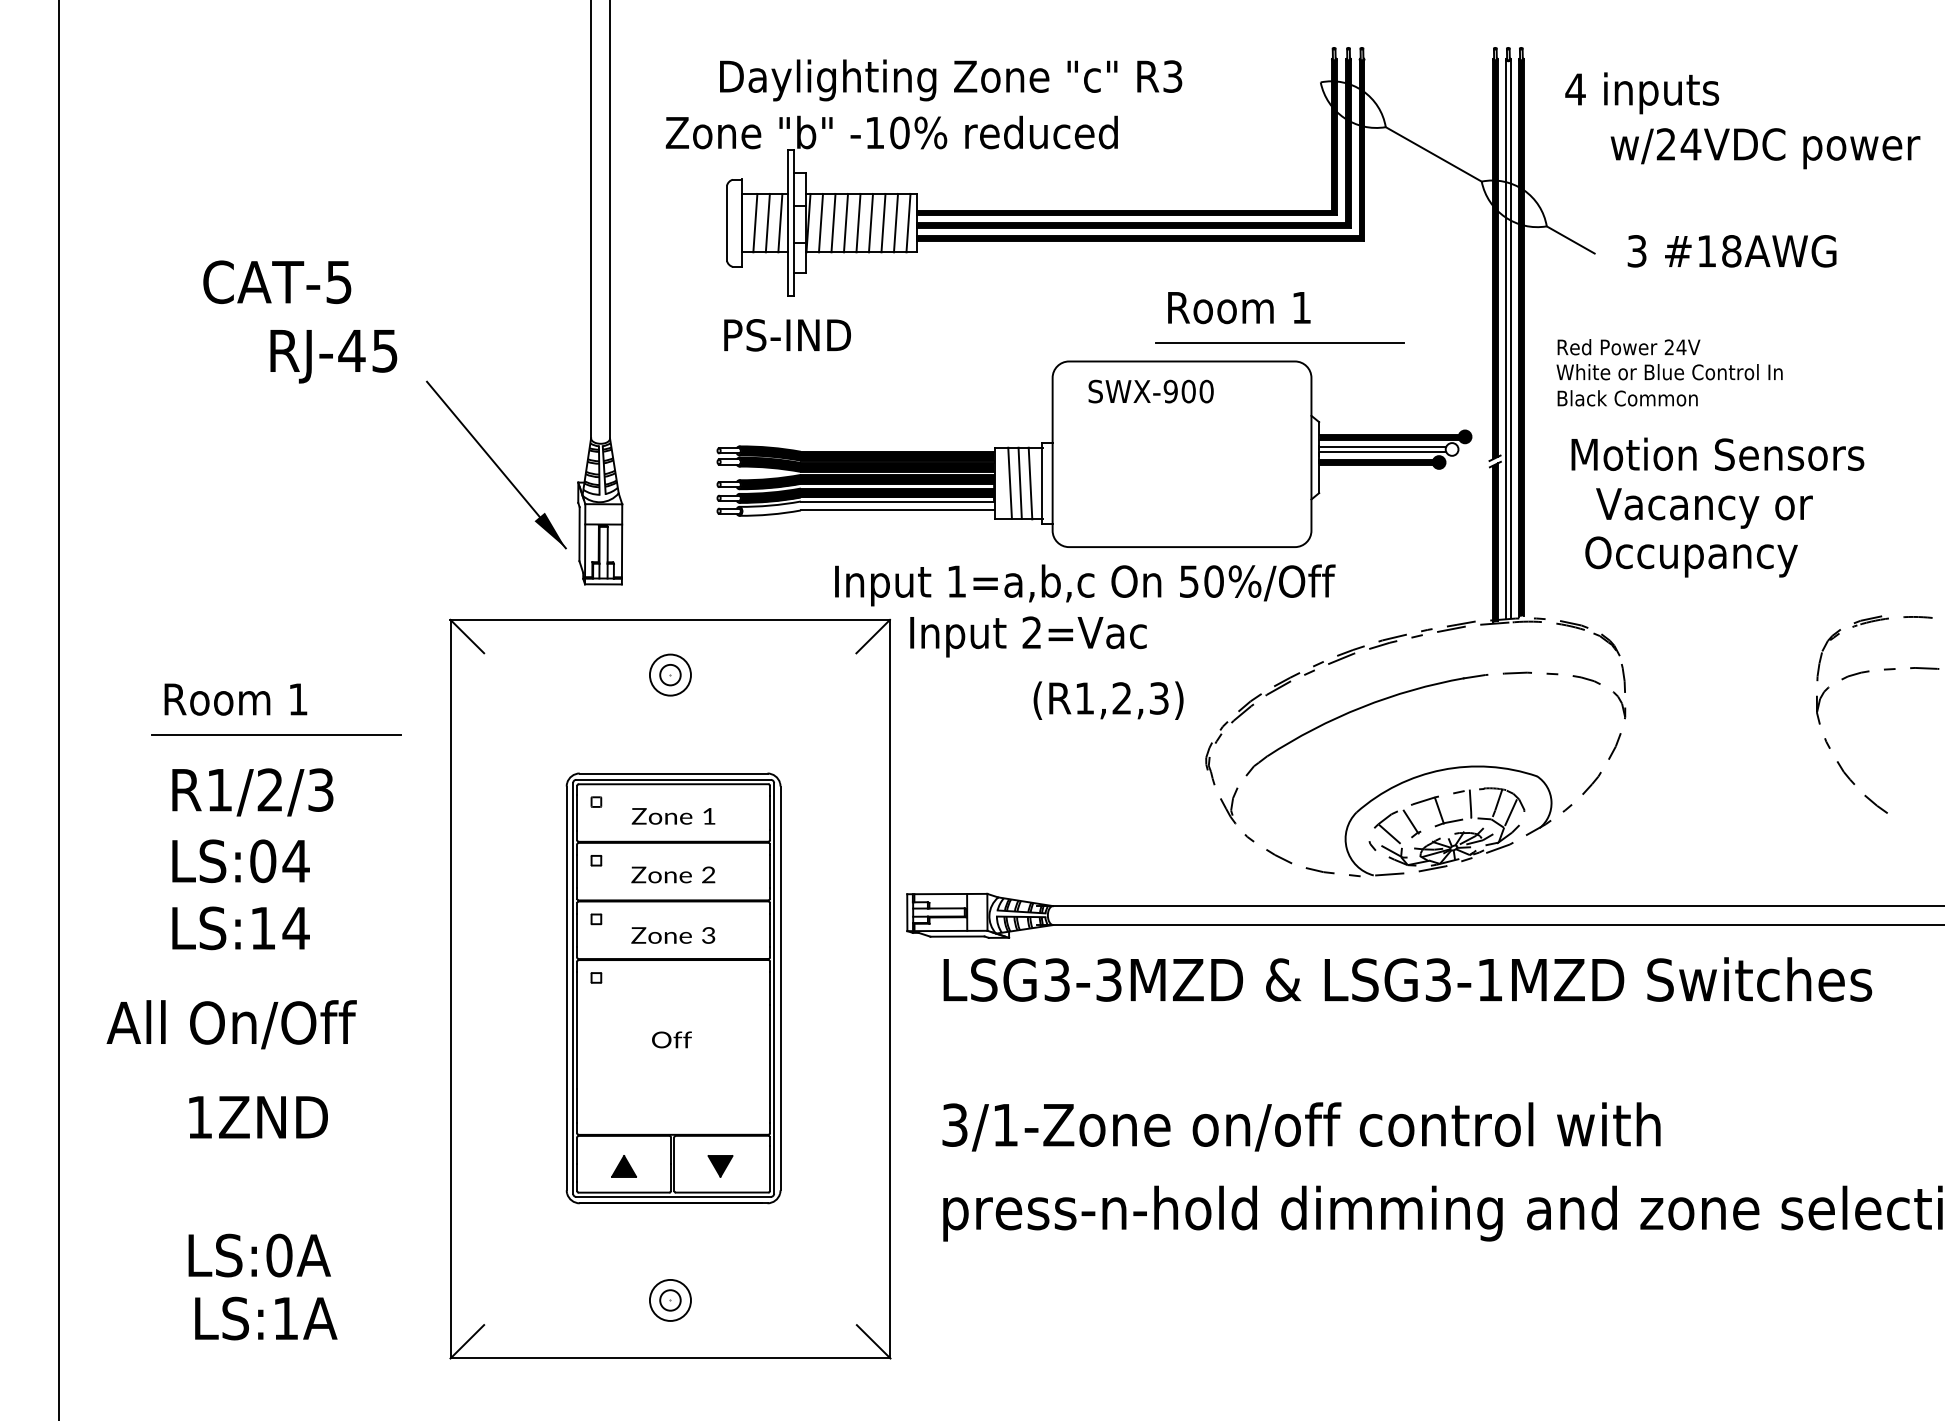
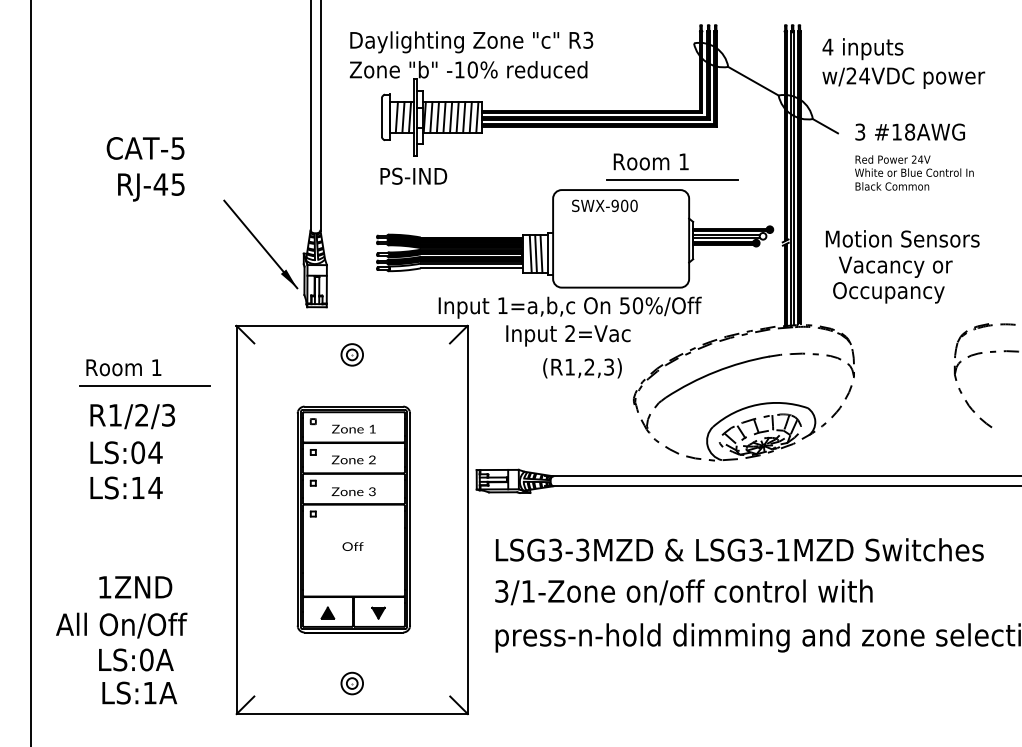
text: (950, 80) -> (471, 42), moved
text: (1764, 147) -> (903, 77), moved
text: (334, 356) -> (151, 187), moved
text: (1669, 371) -> (914, 172), moved
text: (1028, 636) -> (568, 335), moved
text: (1407, 978) -> (739, 549), moved
text: (231, 1024) -> (121, 625), moved

